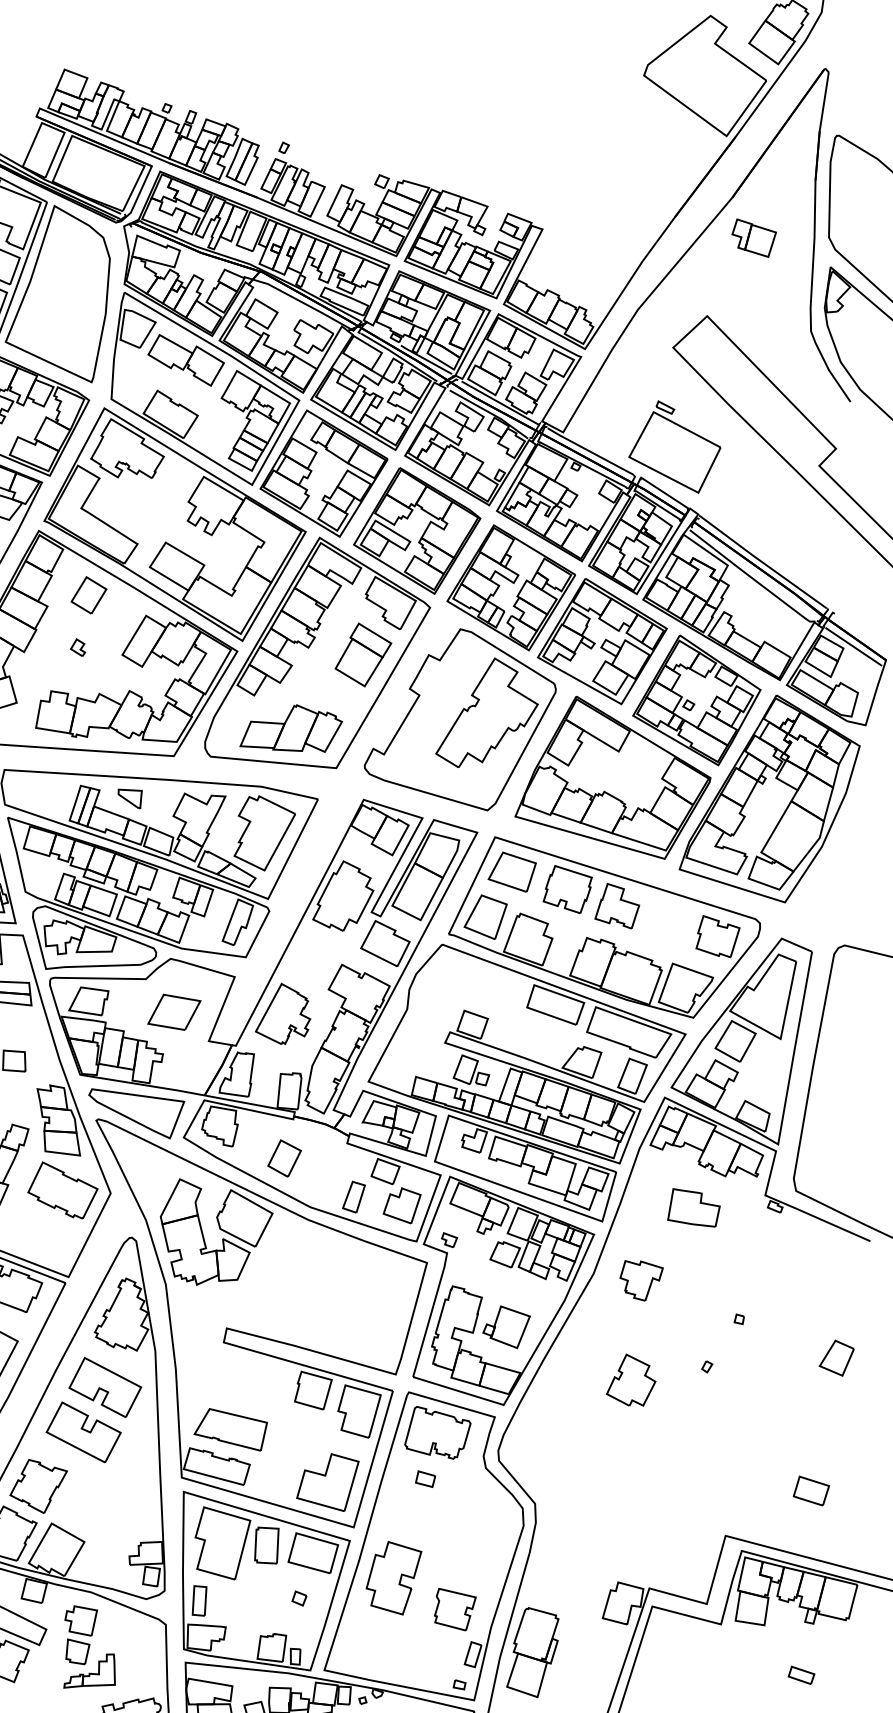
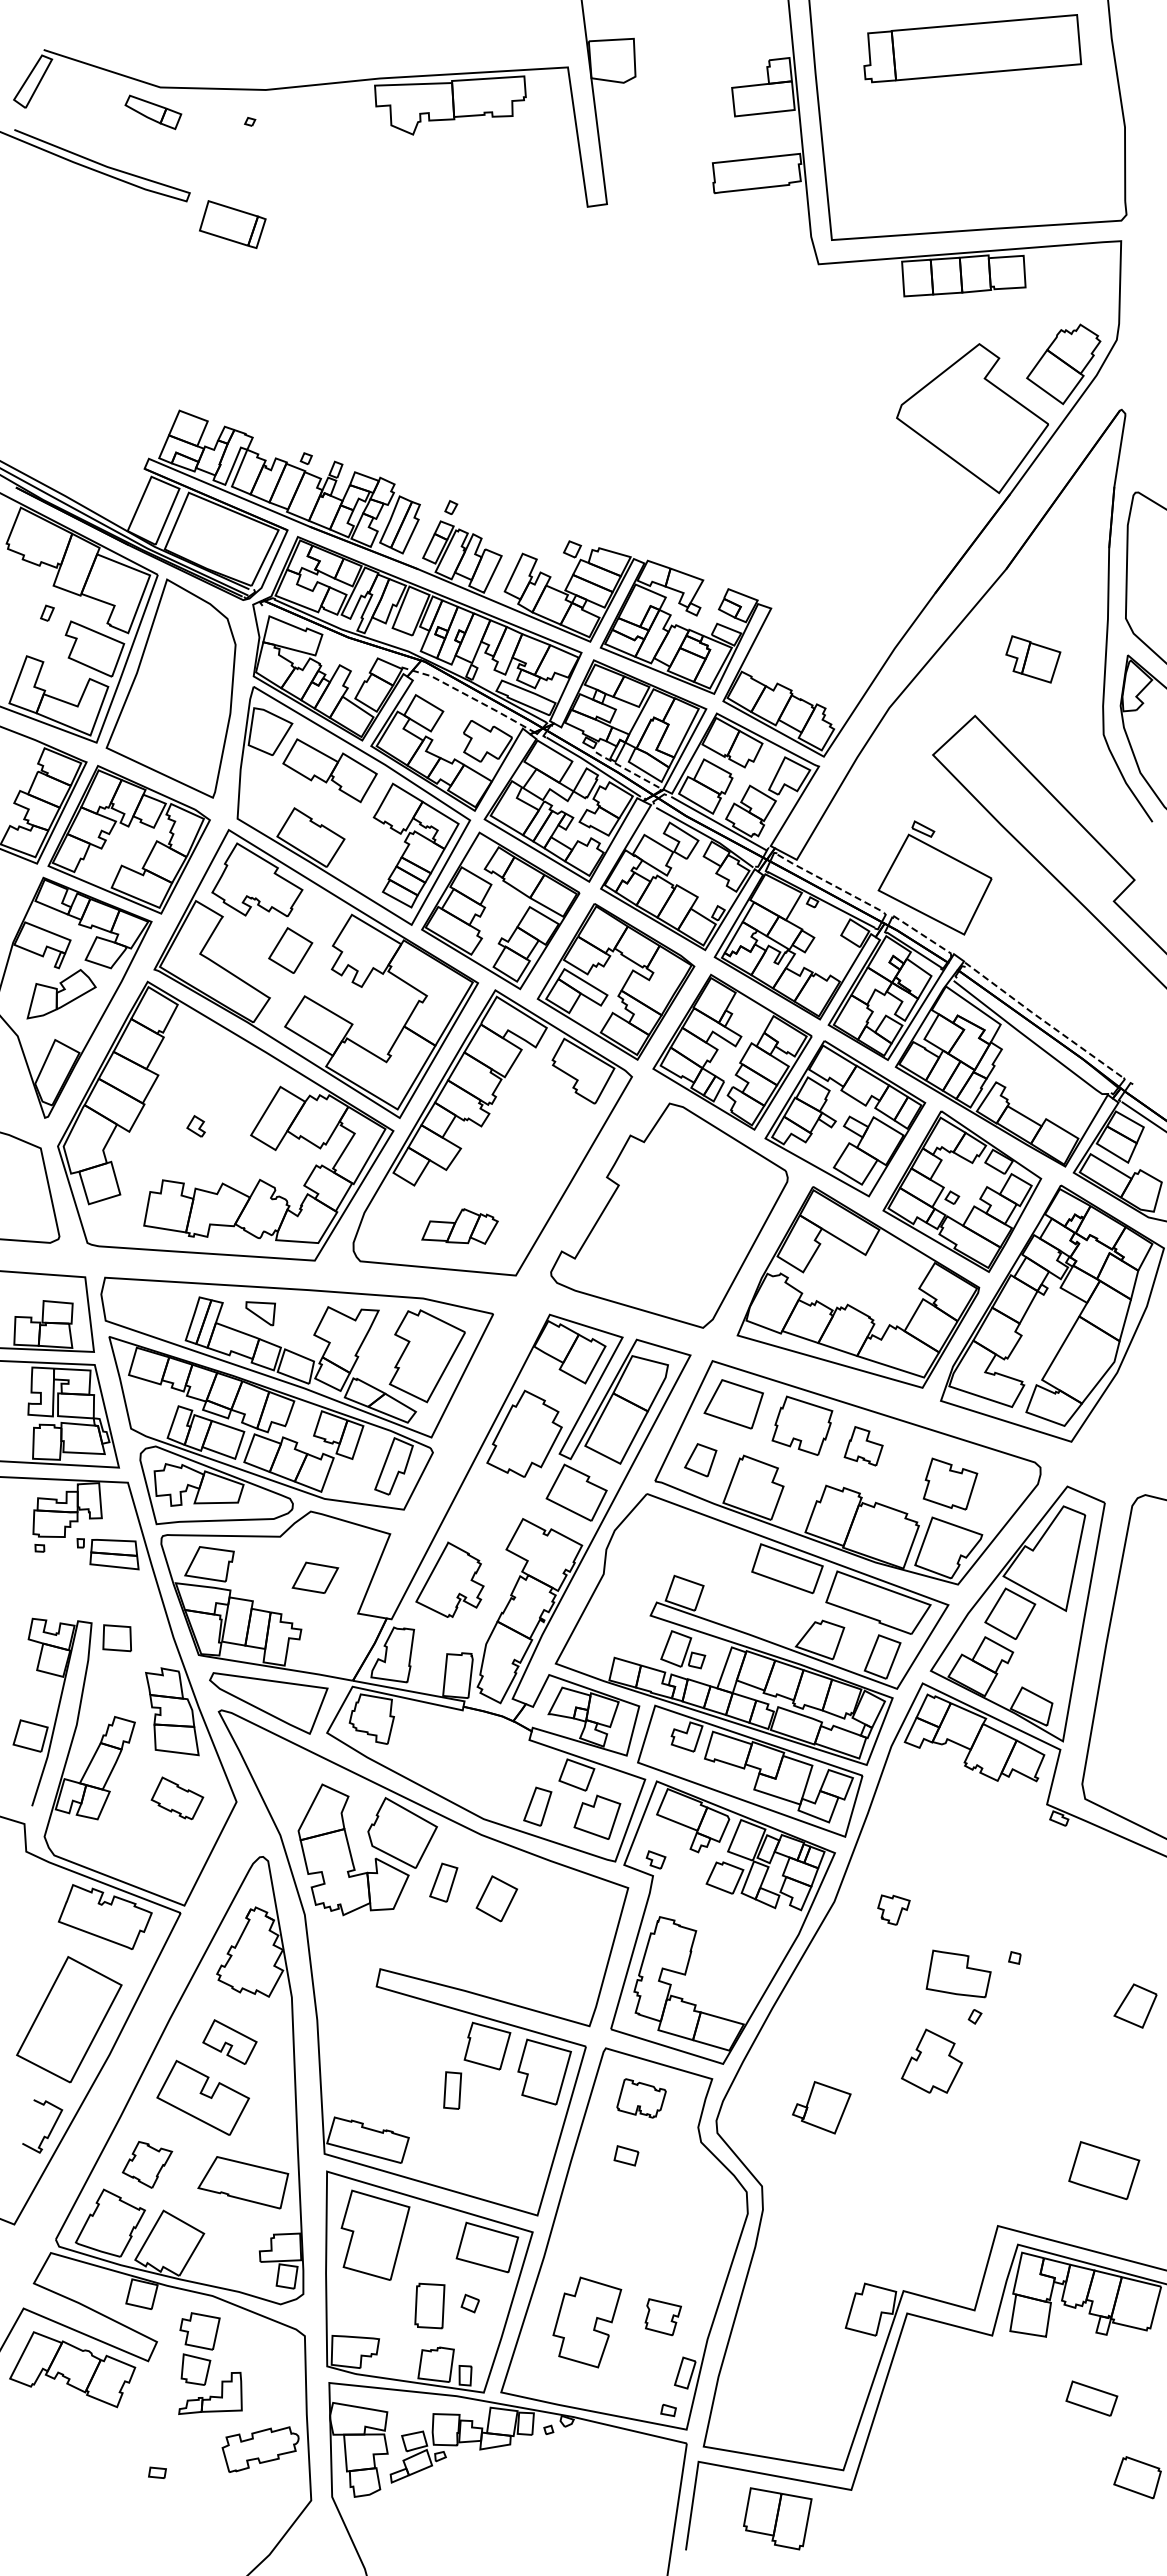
part: (754, 238) -> (1033, 659), moved
line: (299, 300) -> (470, 696), solid -> dashed
line: (426, 359) -> (627, 769), solid -> dashed
line: (590, 451) -> (830, 883), solid -> dashed
line: (664, 492) -> (922, 934), solid -> dashed
line: (762, 562) -> (1043, 1020), solid -> dashed
part: (88, 595) -> (290, 950), moved
part: (363, 655) -> (549, 1135), removed
part: (487, 712) -> (702, 1206), removed
part: (290, 728) -> (459, 1226), size x0.6
part: (617, 905) -> (863, 1445), size x0.7
part: (485, 917) -> (700, 1460), size x0.6
part: (718, 936) -> (950, 1483), moved
part: (174, 1012) -> (315, 1577), size x0.7
part: (284, 1158) -> (496, 1898), moved
part: (62, 1190) -> (177, 1798), size x0.6
part: (693, 1207) -> (958, 1973), moved
part: (277, 1258) -> (443, 1882), added
part: (641, 1280) -> (893, 1909), size x0.6
part: (506, 1327) -> (821, 2107), moved
part: (630, 1379) -> (931, 2060), moved
part: (104, 1386) -> (229, 2041), size x0.6
part: (230, 1429) -> (243, 2182), moved
part: (437, 1432) -> (641, 2098), size x0.6
part: (327, 1482) -> (505, 2159), removed
part: (38, 1486) -> (147, 2164), size x0.7
part: (810, 1491) -> (1103, 2170), size x1.6
part: (266, 1545) -> (429, 2305), moved
part: (394, 1578) -> (587, 2322), moved
part: (199, 1600) -> (452, 2090), moved
part: (455, 1608) -> (663, 2316), size x0.7
part: (532, 1652) -> (758, 2370), removed
part: (801, 1675) -> (1091, 2398), size x1.6

